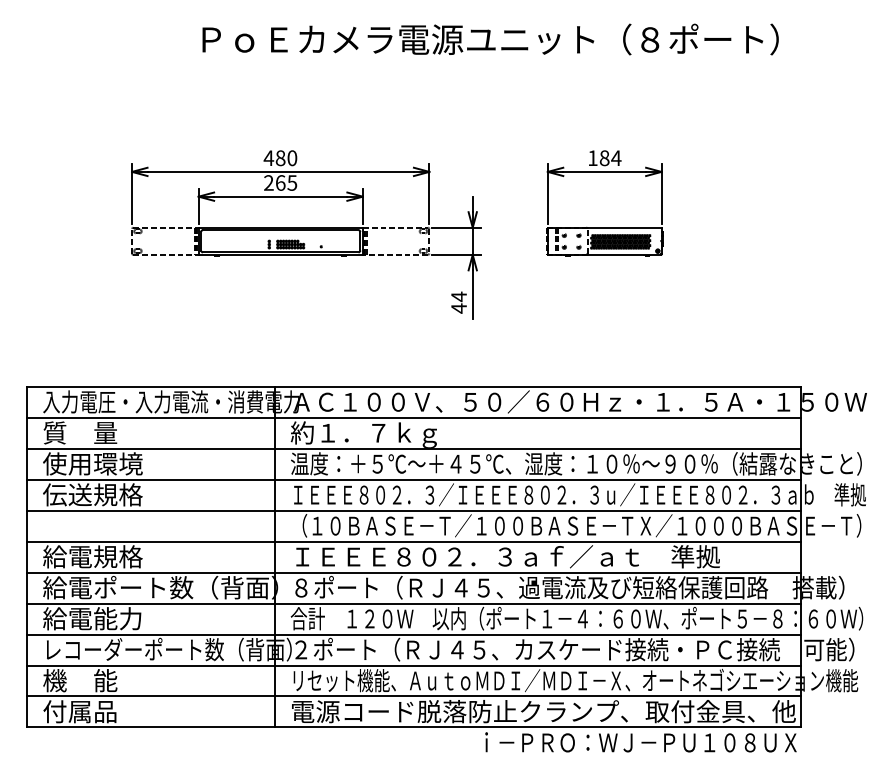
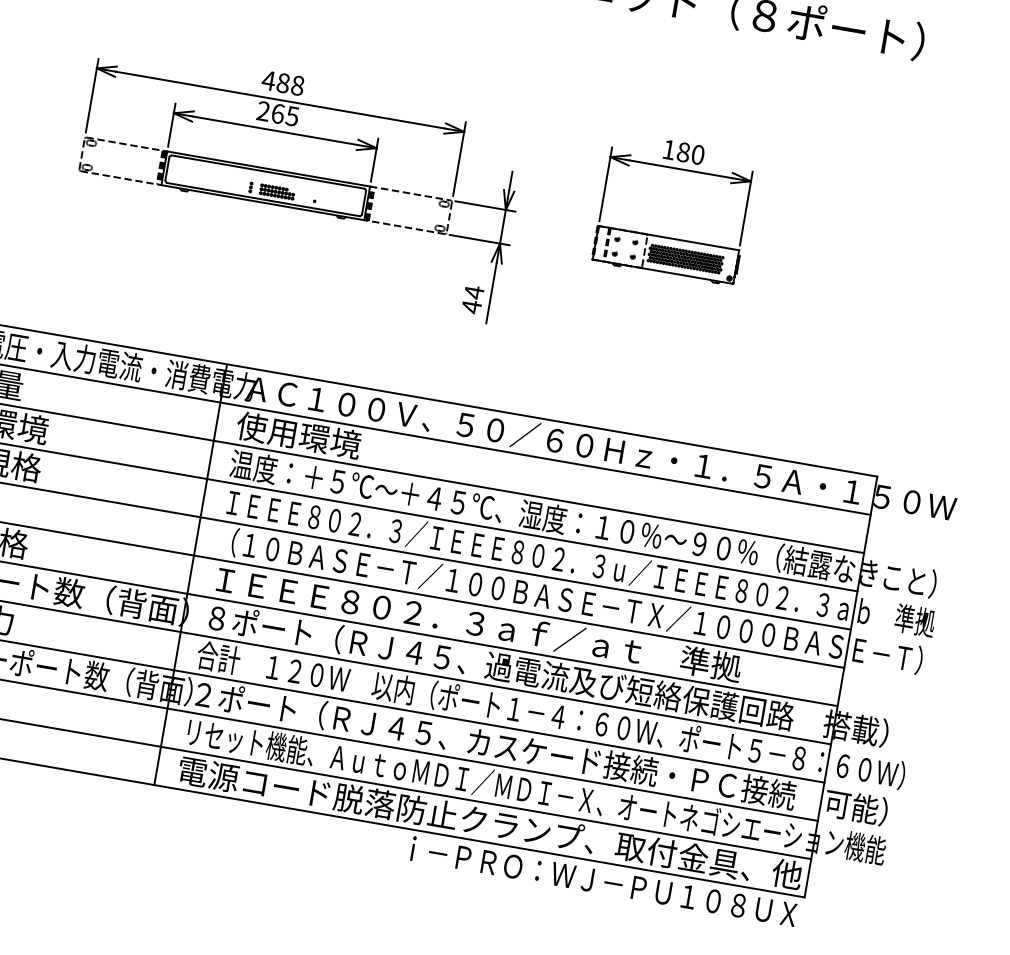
text: (292, 157) -> (298, 84), 480 -> 488
text: (616, 158) -> (698, 155), 184 -> 180
text: (363, 434) -> (326, 442), 約１．７ｋｇ -> 使用環境

